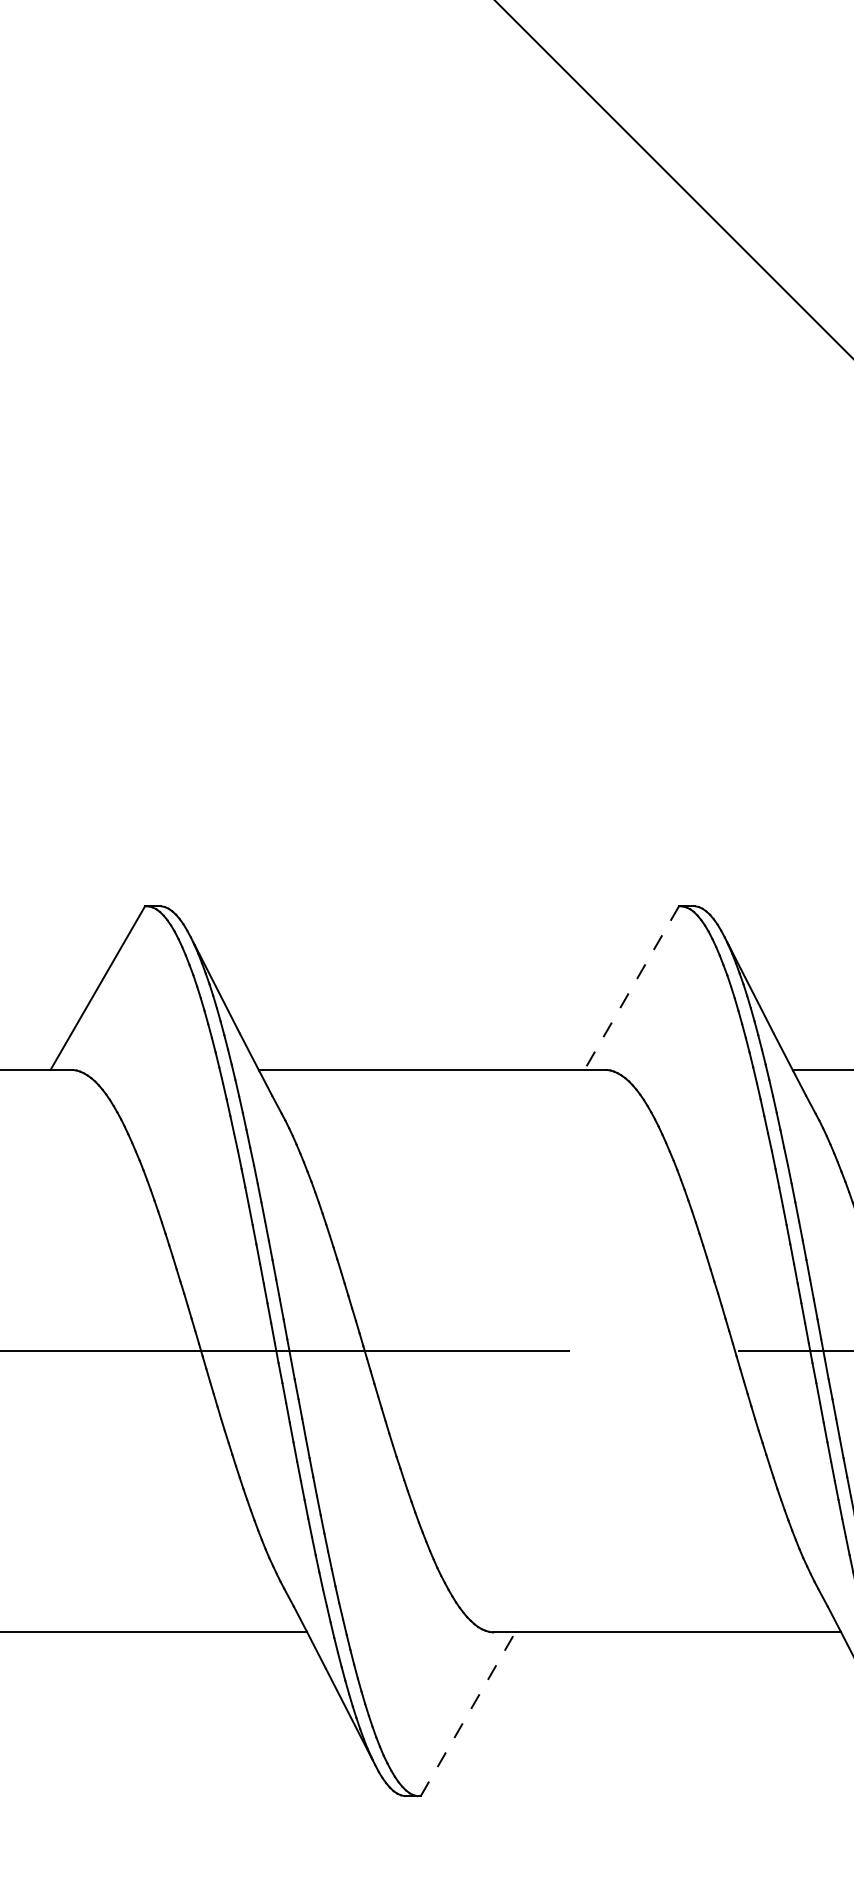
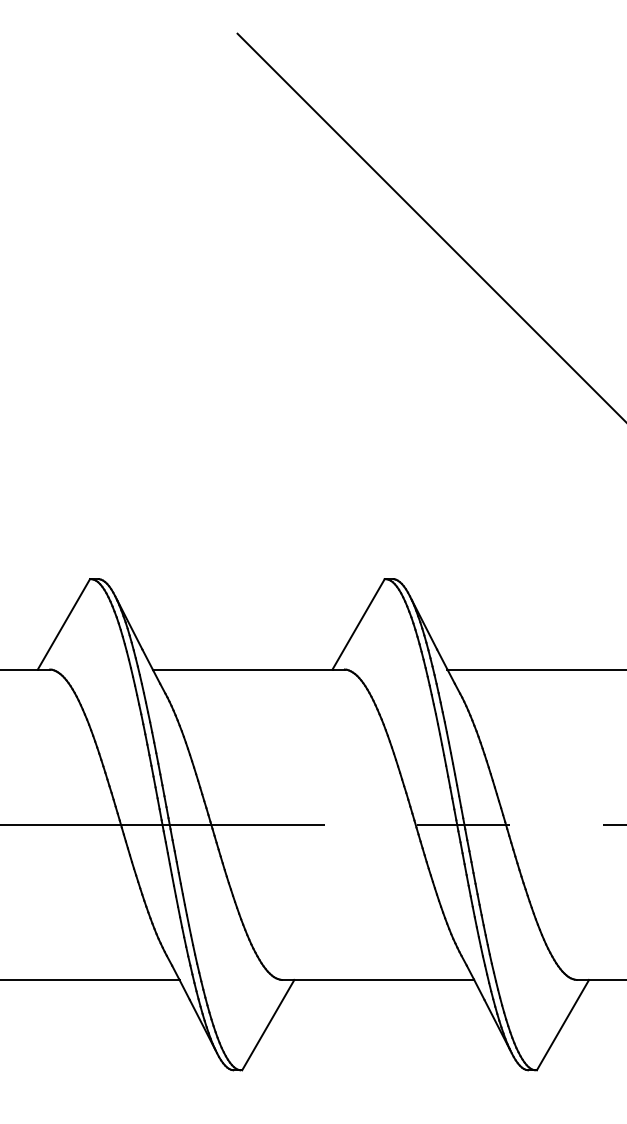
line: (631, 988) -> (358, 624), dashed -> solid
line: (468, 1713) -> (268, 1024), dashed -> solid

